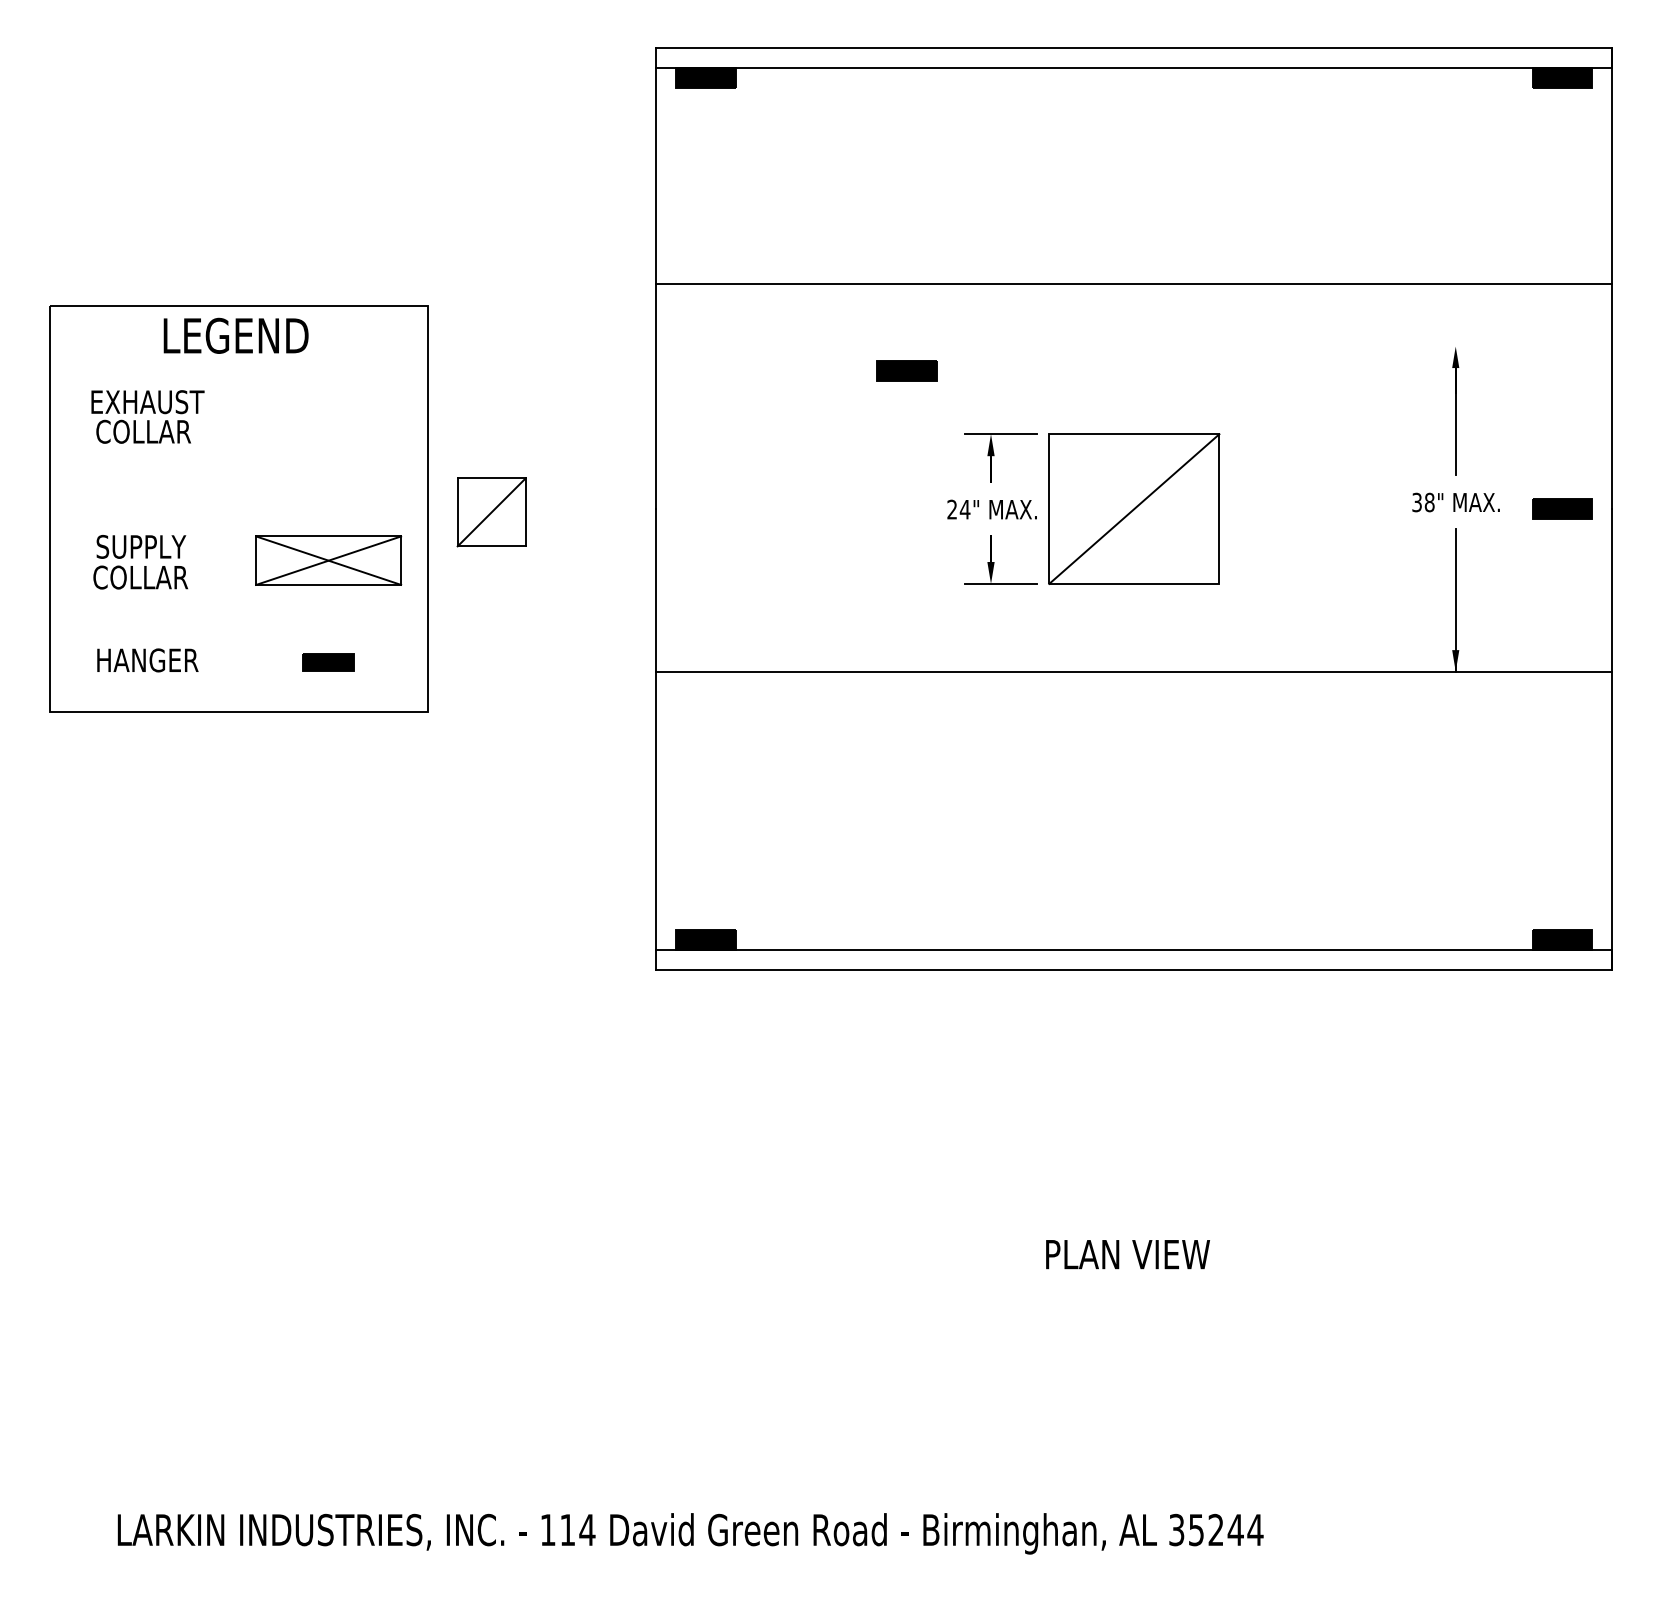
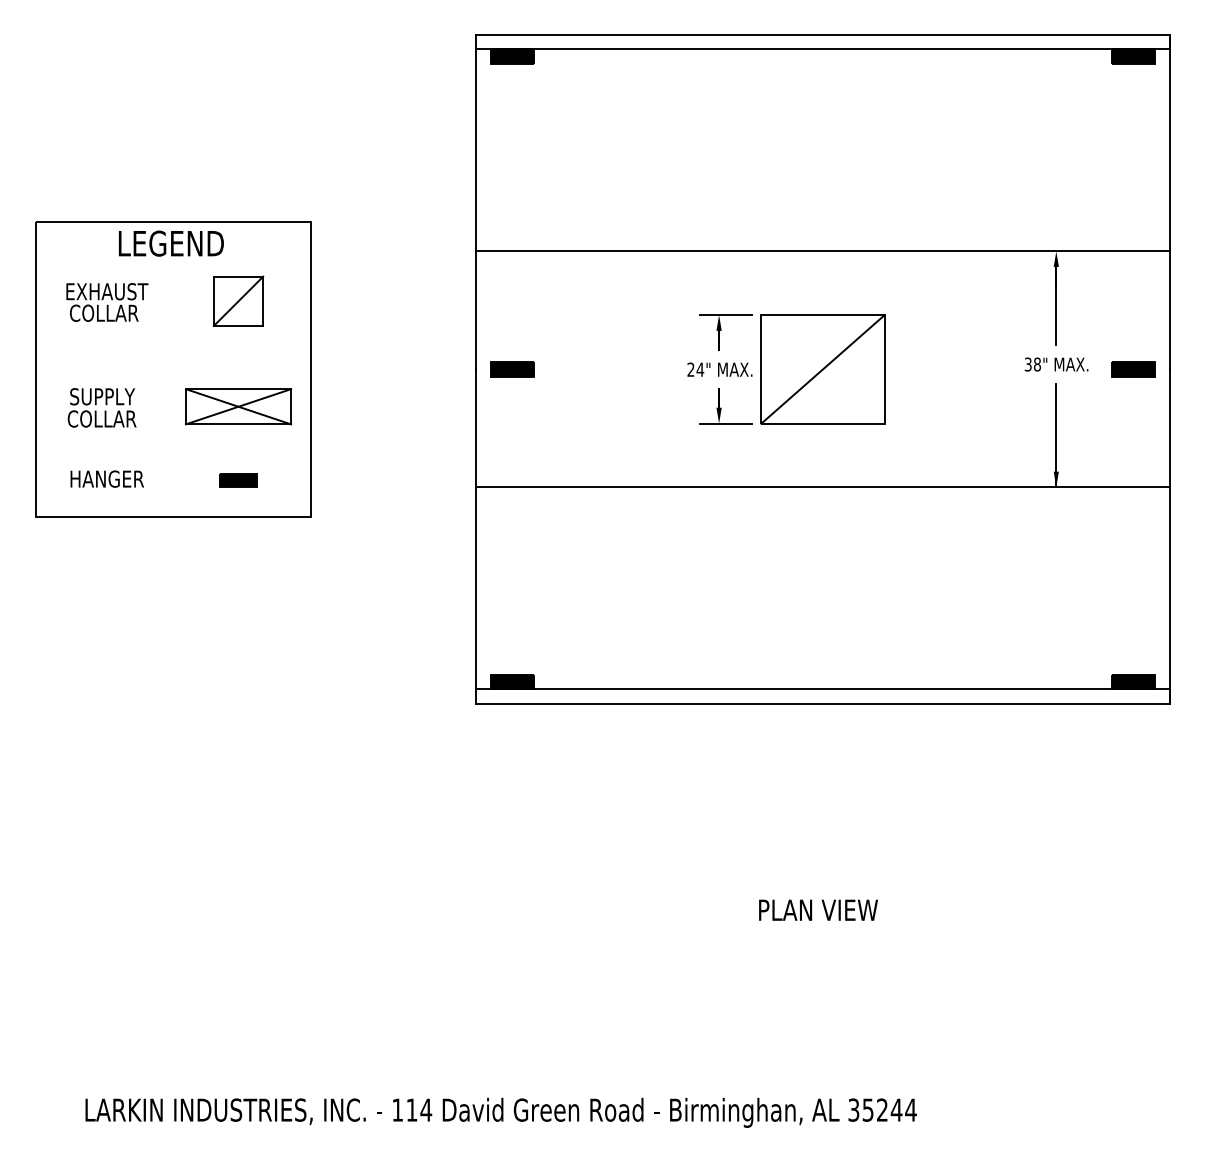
line: (1134, 283) -> (823, 251), moved
part: (906, 370) -> (511, 368), moved
part: (491, 512) -> (238, 301), moved

